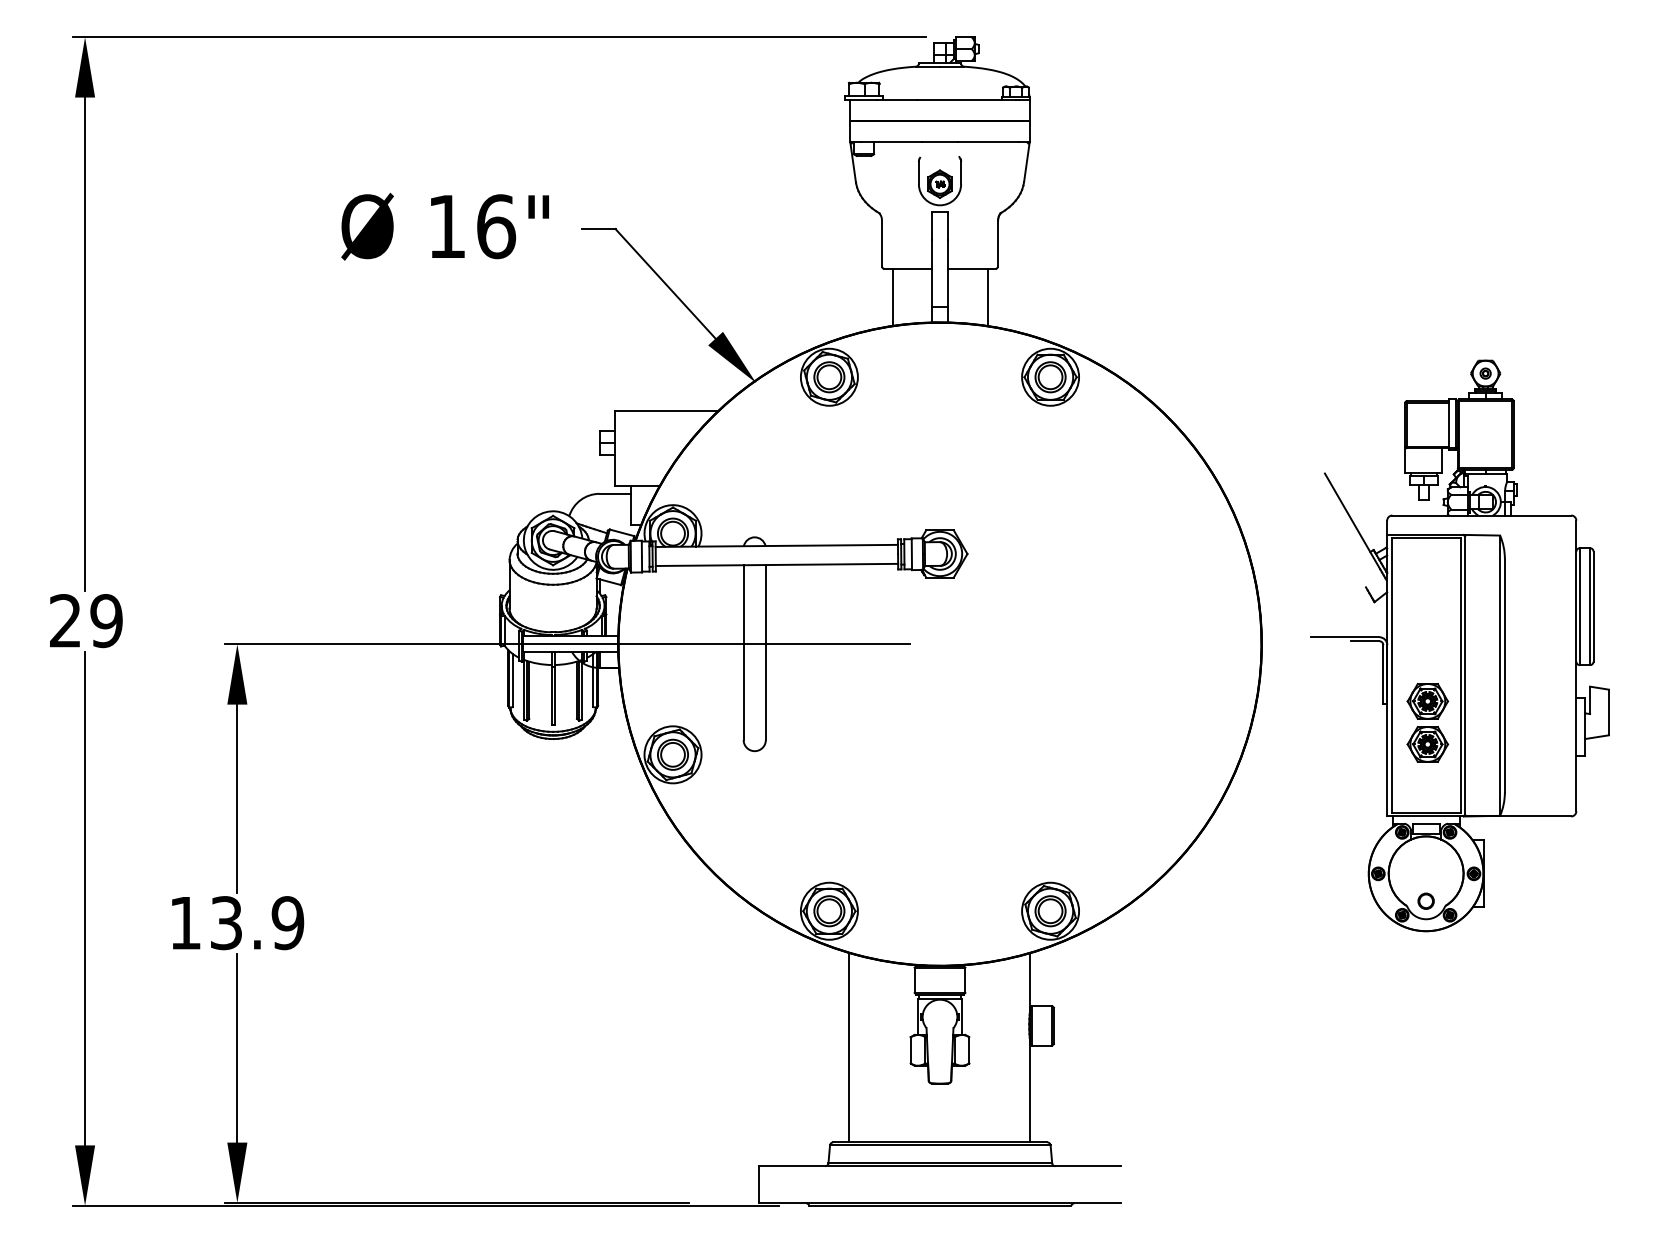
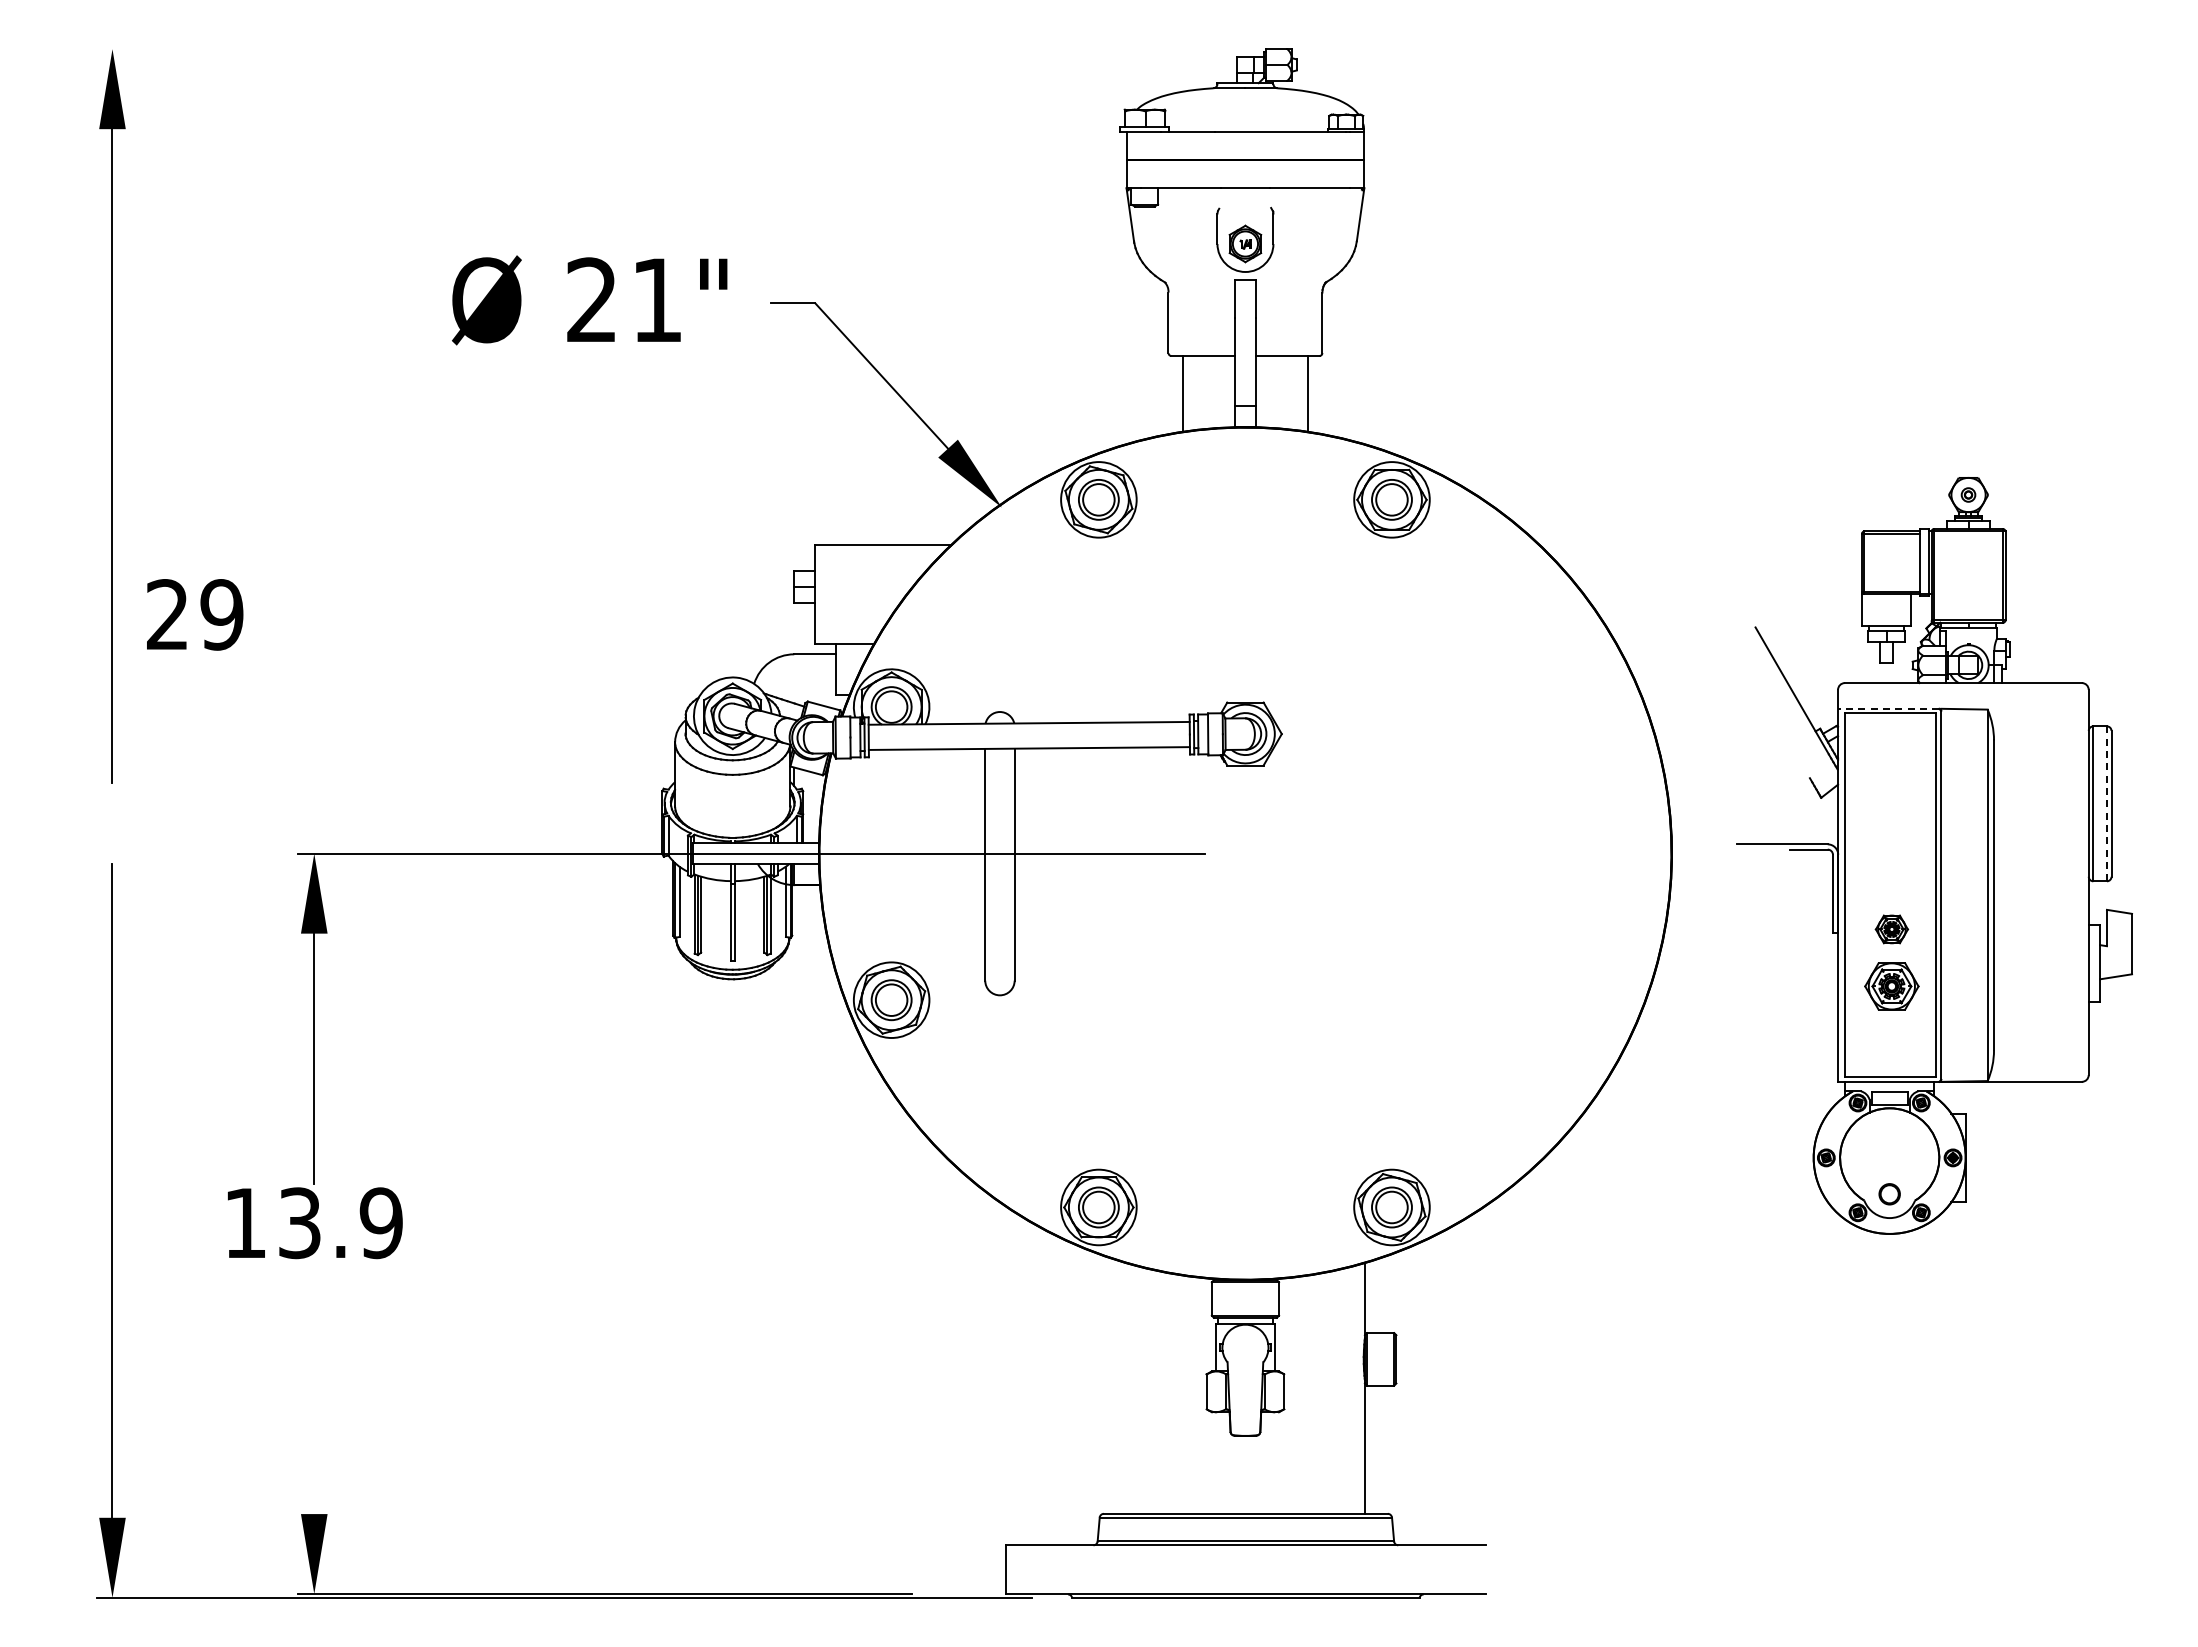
line: (499, 37) -> (661, 49), removed
text: (472, 226) -> (625, 300), 16" -> 21"
line: (1425, 534) -> (1888, 708), solid -> dashed
line: (1589, 607) -> (2106, 804), solid -> dashed
text: (86, 620) -> (195, 614), moved
part: (1427, 701) -> (1891, 929), size x0.6
line: (849, 1047) -> (1125, 1387), removed
line: (237, 1048) -> (314, 1389), removed

